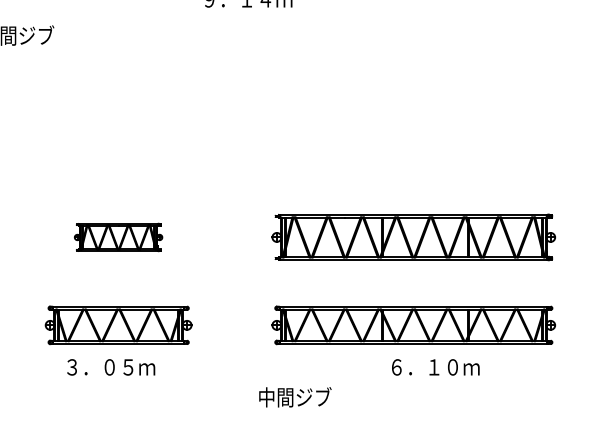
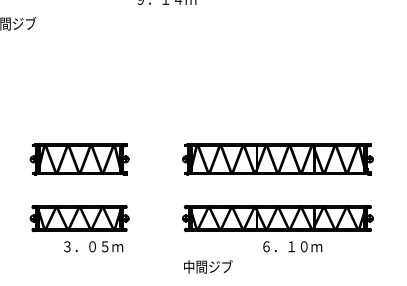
part: (118, 237) -> (79, 159), size x1.67
text: (111, 367) -> (93, 246), moved
text: (295, 396) -> (208, 266), moved

